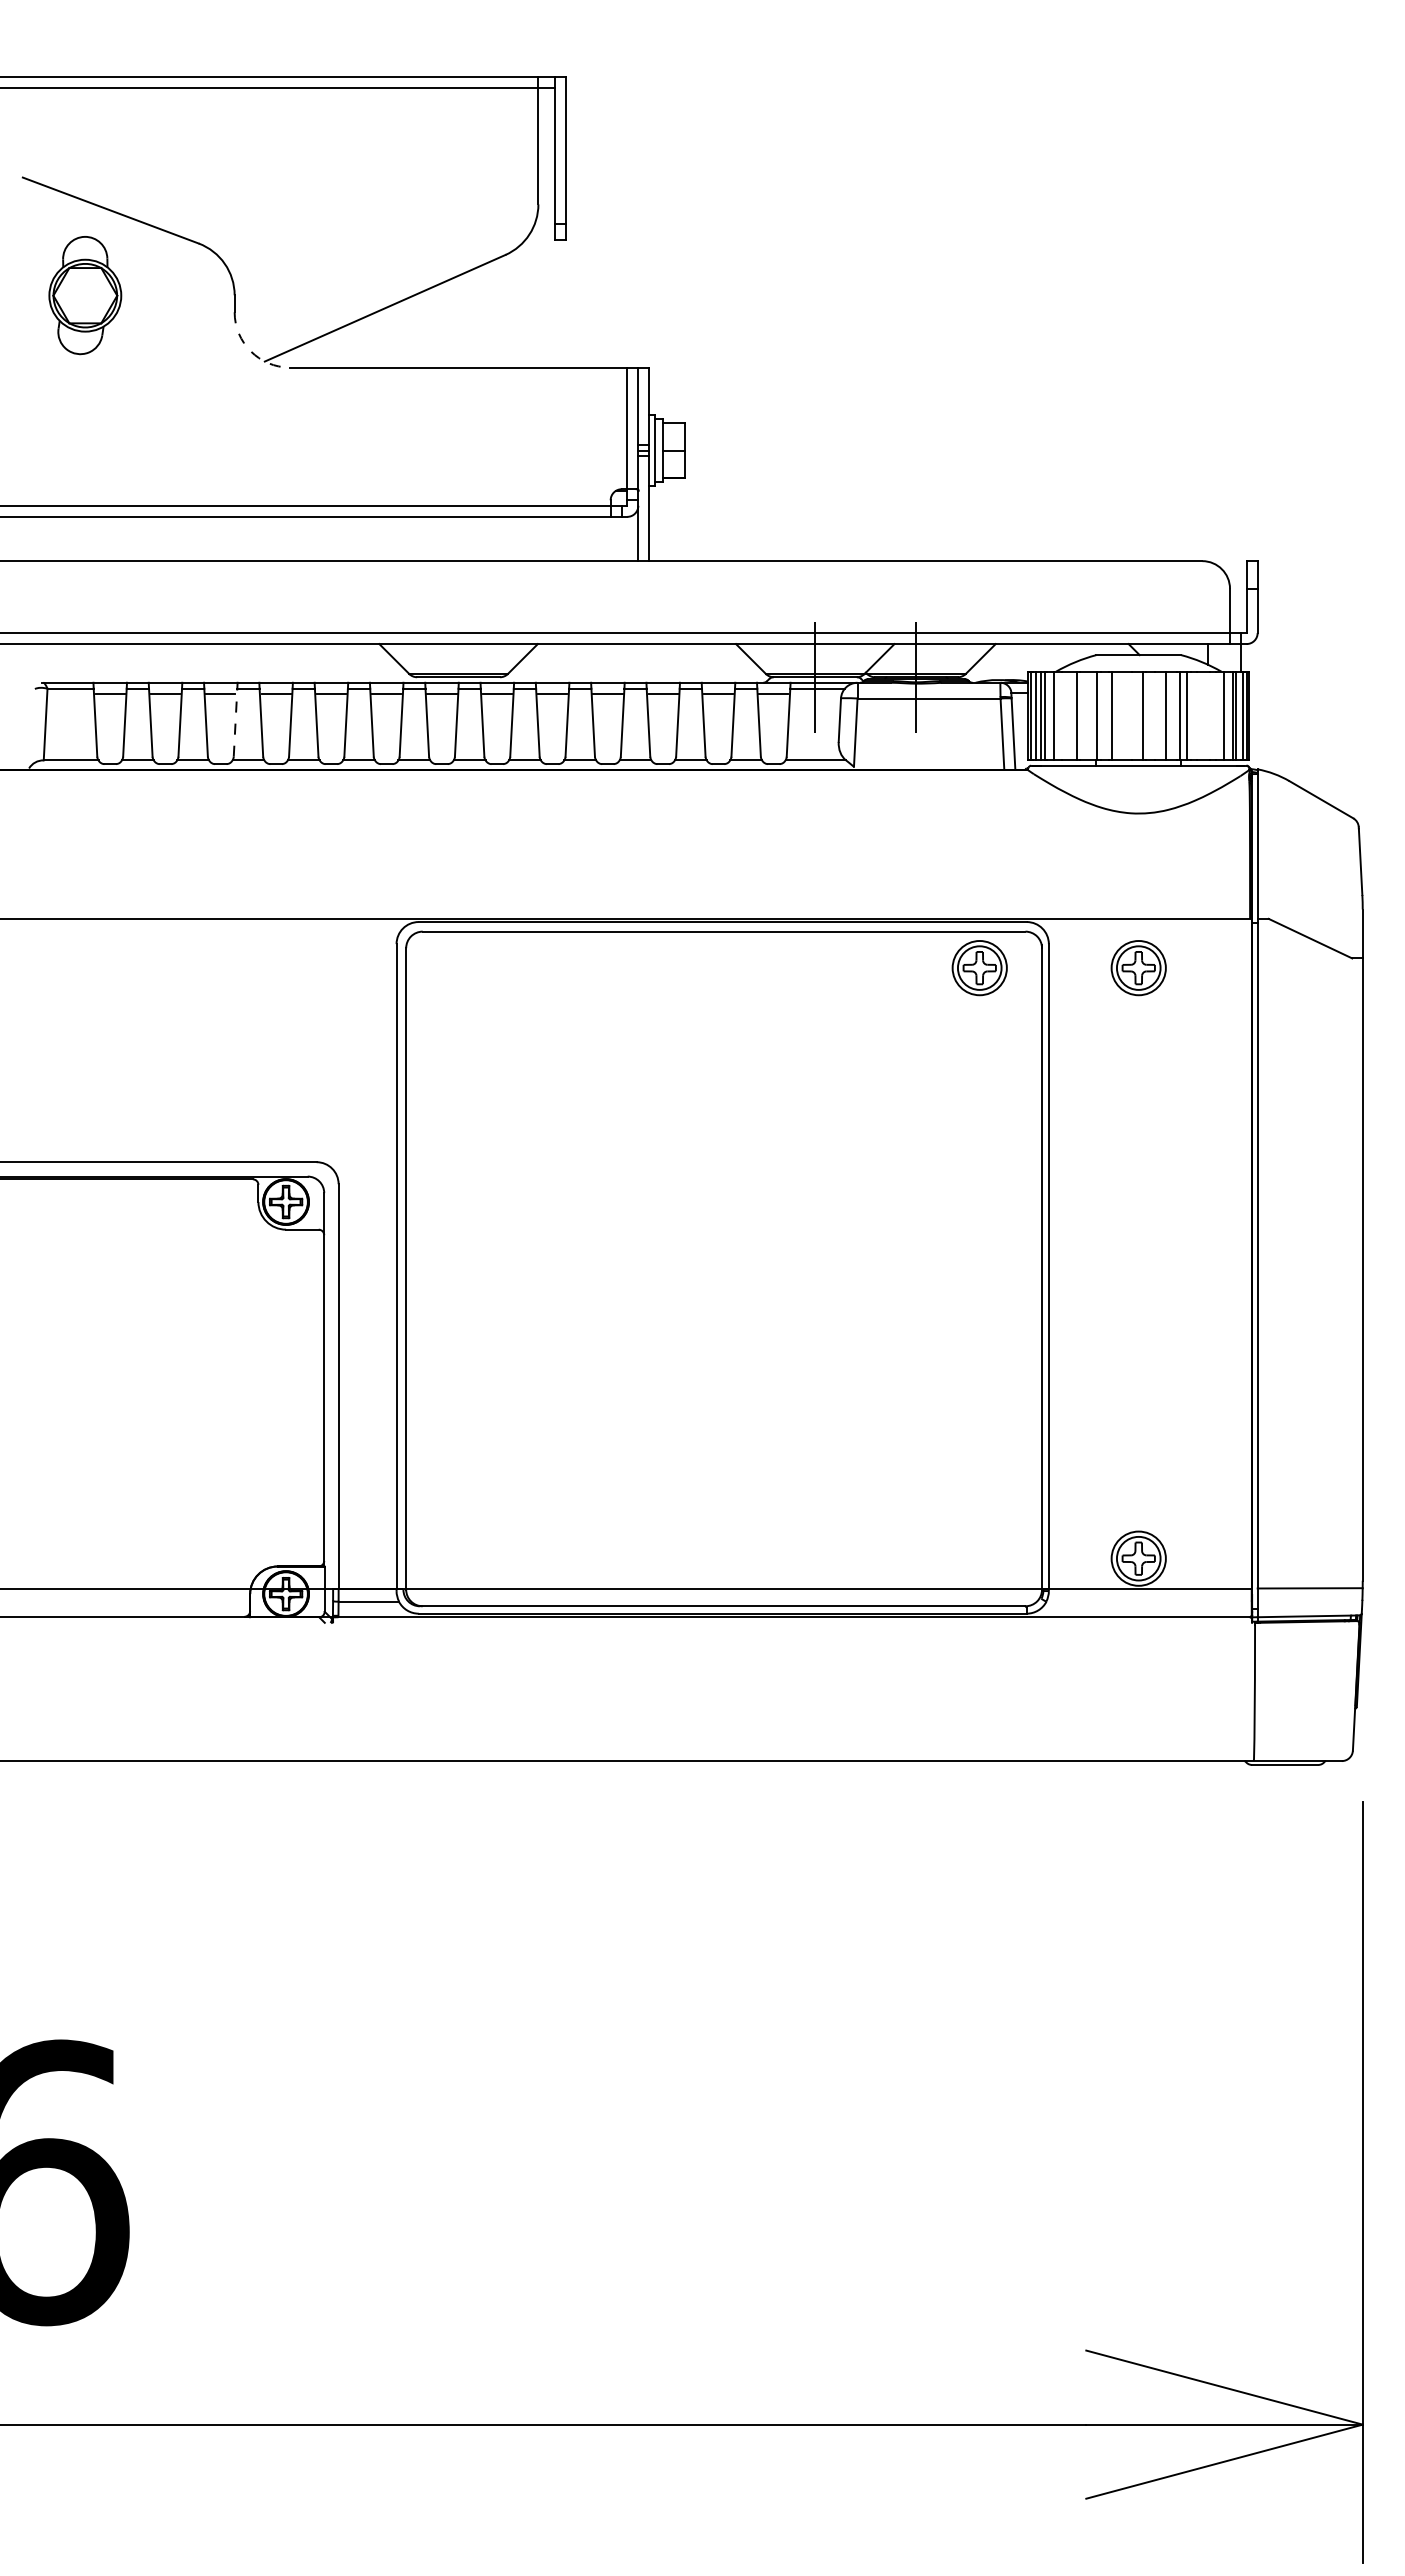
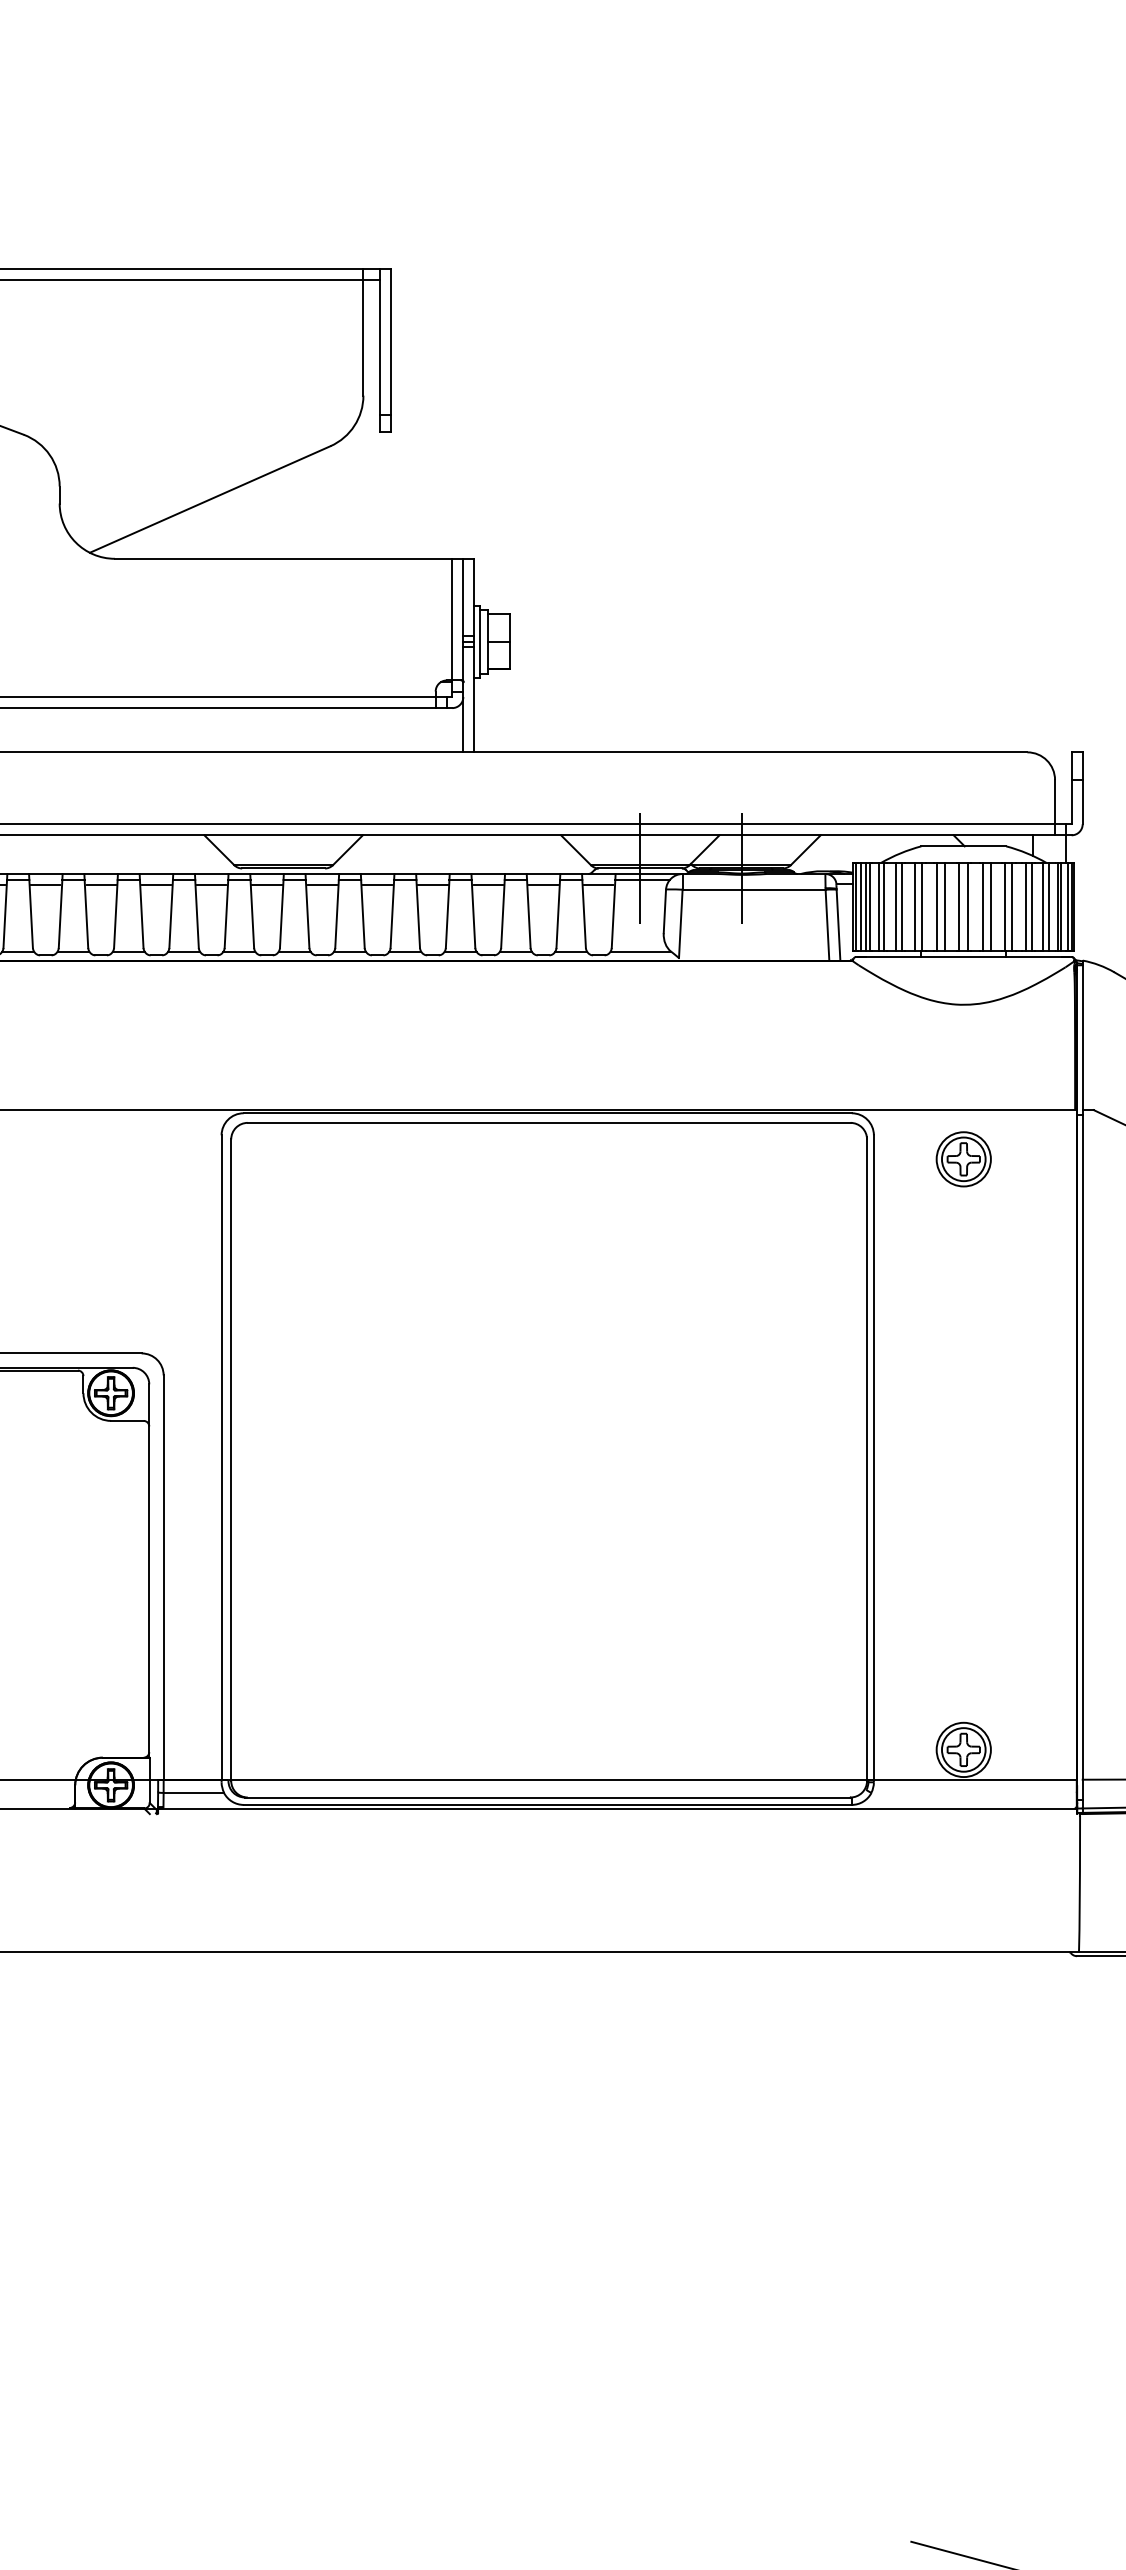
arc: (250, 351) -> (75, 542), dashed -> solid
line: (1059, 715) -> (884, 906), added
line: (1070, 715) -> (895, 906), added
line: (1090, 715) -> (915, 906), added
line: (1119, 715) -> (944, 906), added
line: (1134, 715) -> (959, 906), added
line: (1157, 715) -> (982, 906), added
line: (1200, 715) -> (1025, 906), added
line: (1206, 715) -> (1031, 906), added
line: (1218, 715) -> (1043, 906), added
line: (235, 722) -> (60, 913), dashed -> solid
part: (979, 968) -> (804, 1159), removed

